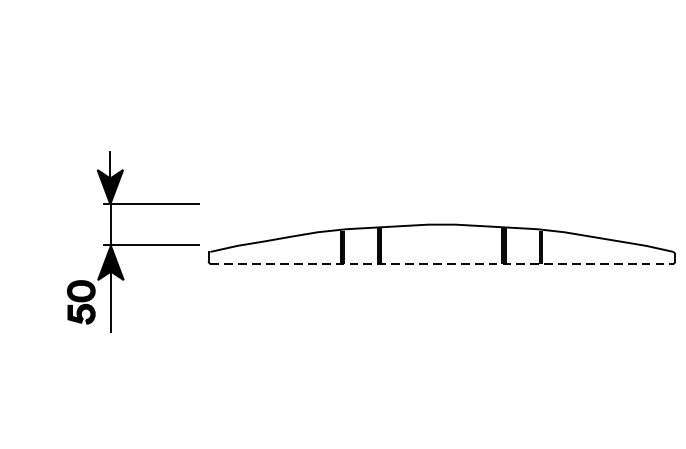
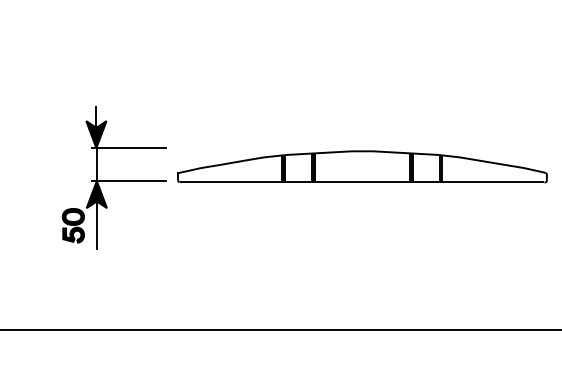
part: (131, 241) -> (113, 177), moved
line: (441, 264) -> (362, 182), dashed -> solid

